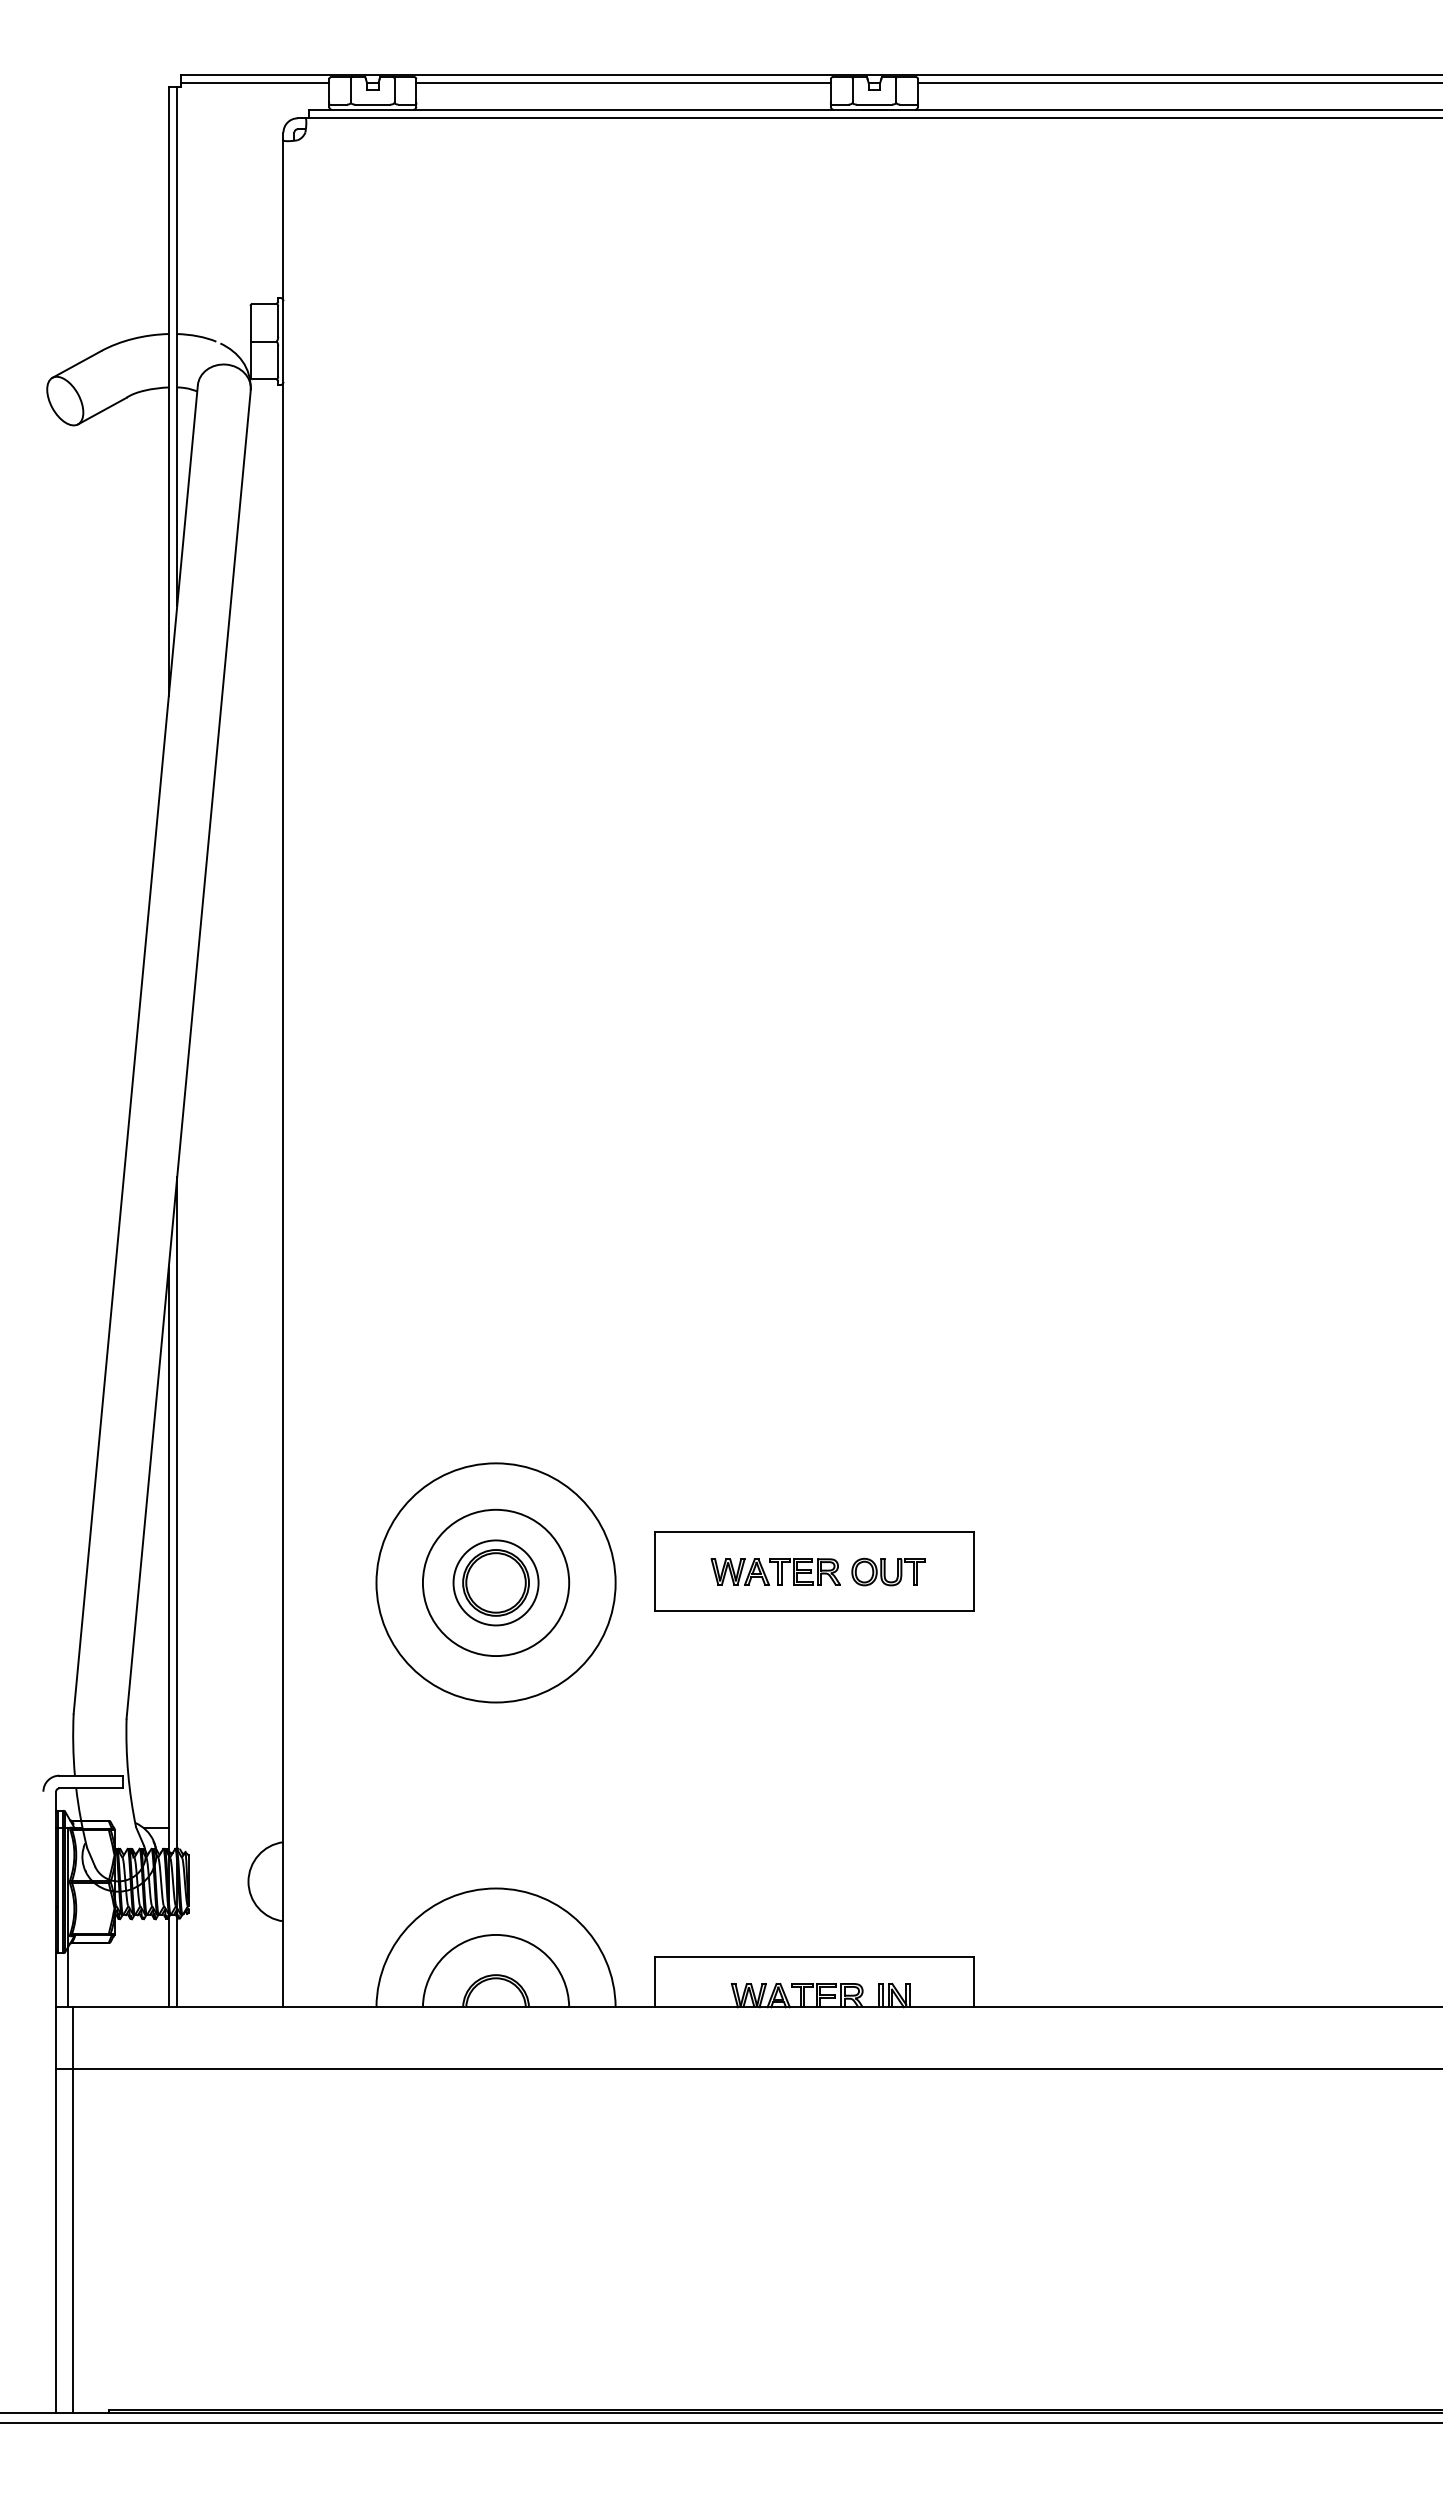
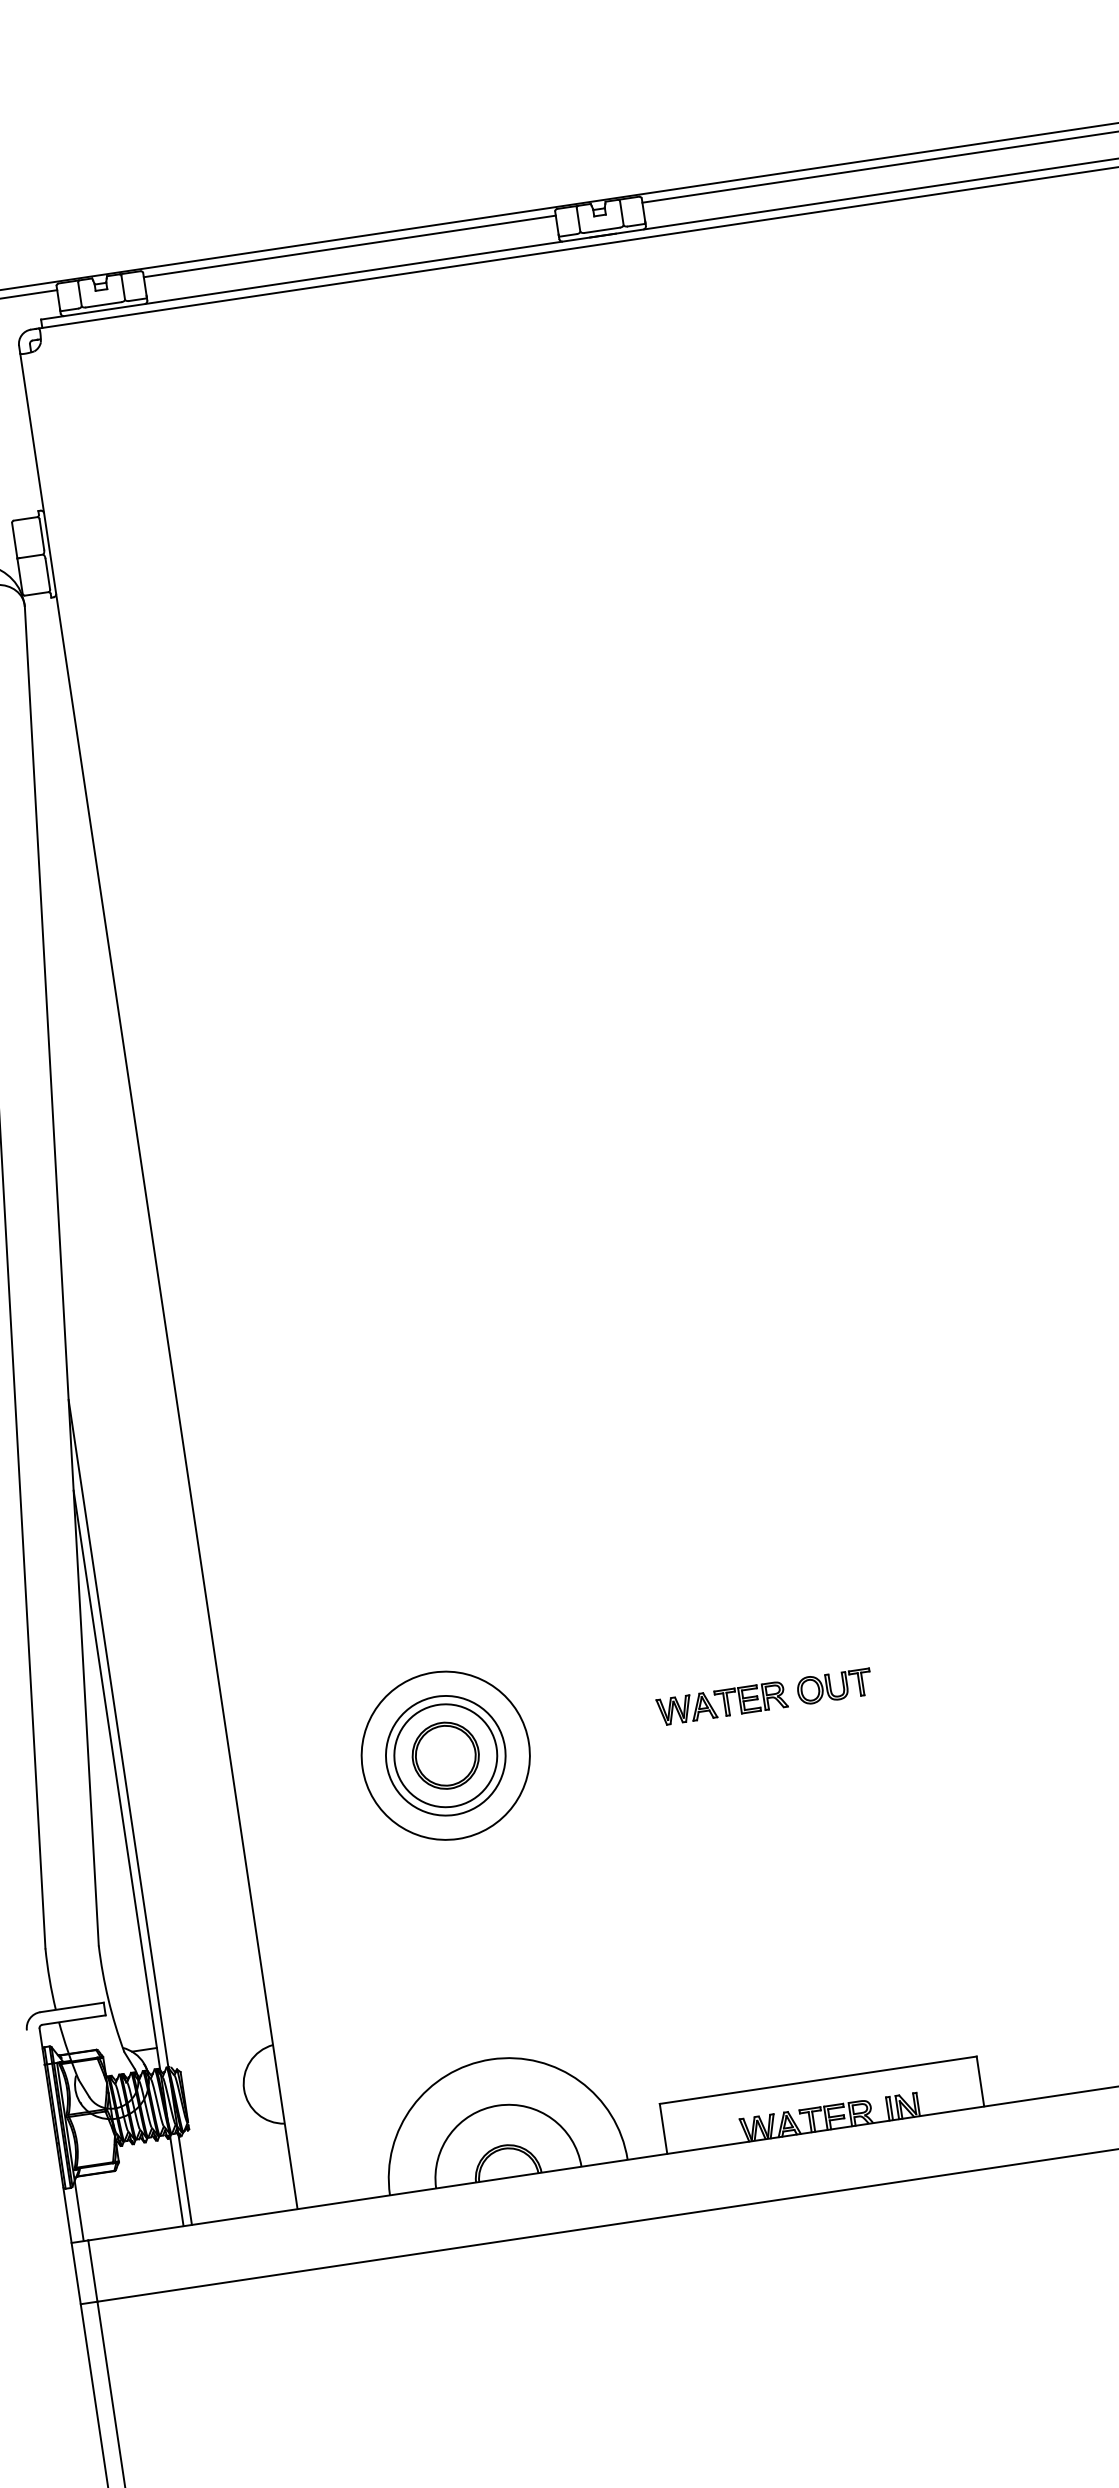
part: (814, 1571) -> (760, 1697), removed
circle: (495, 1582) -> (445, 1755), size x0.7
circle: (495, 1582) -> (445, 1755), size x0.7
circle: (495, 1582) -> (445, 1755), size x1.4

